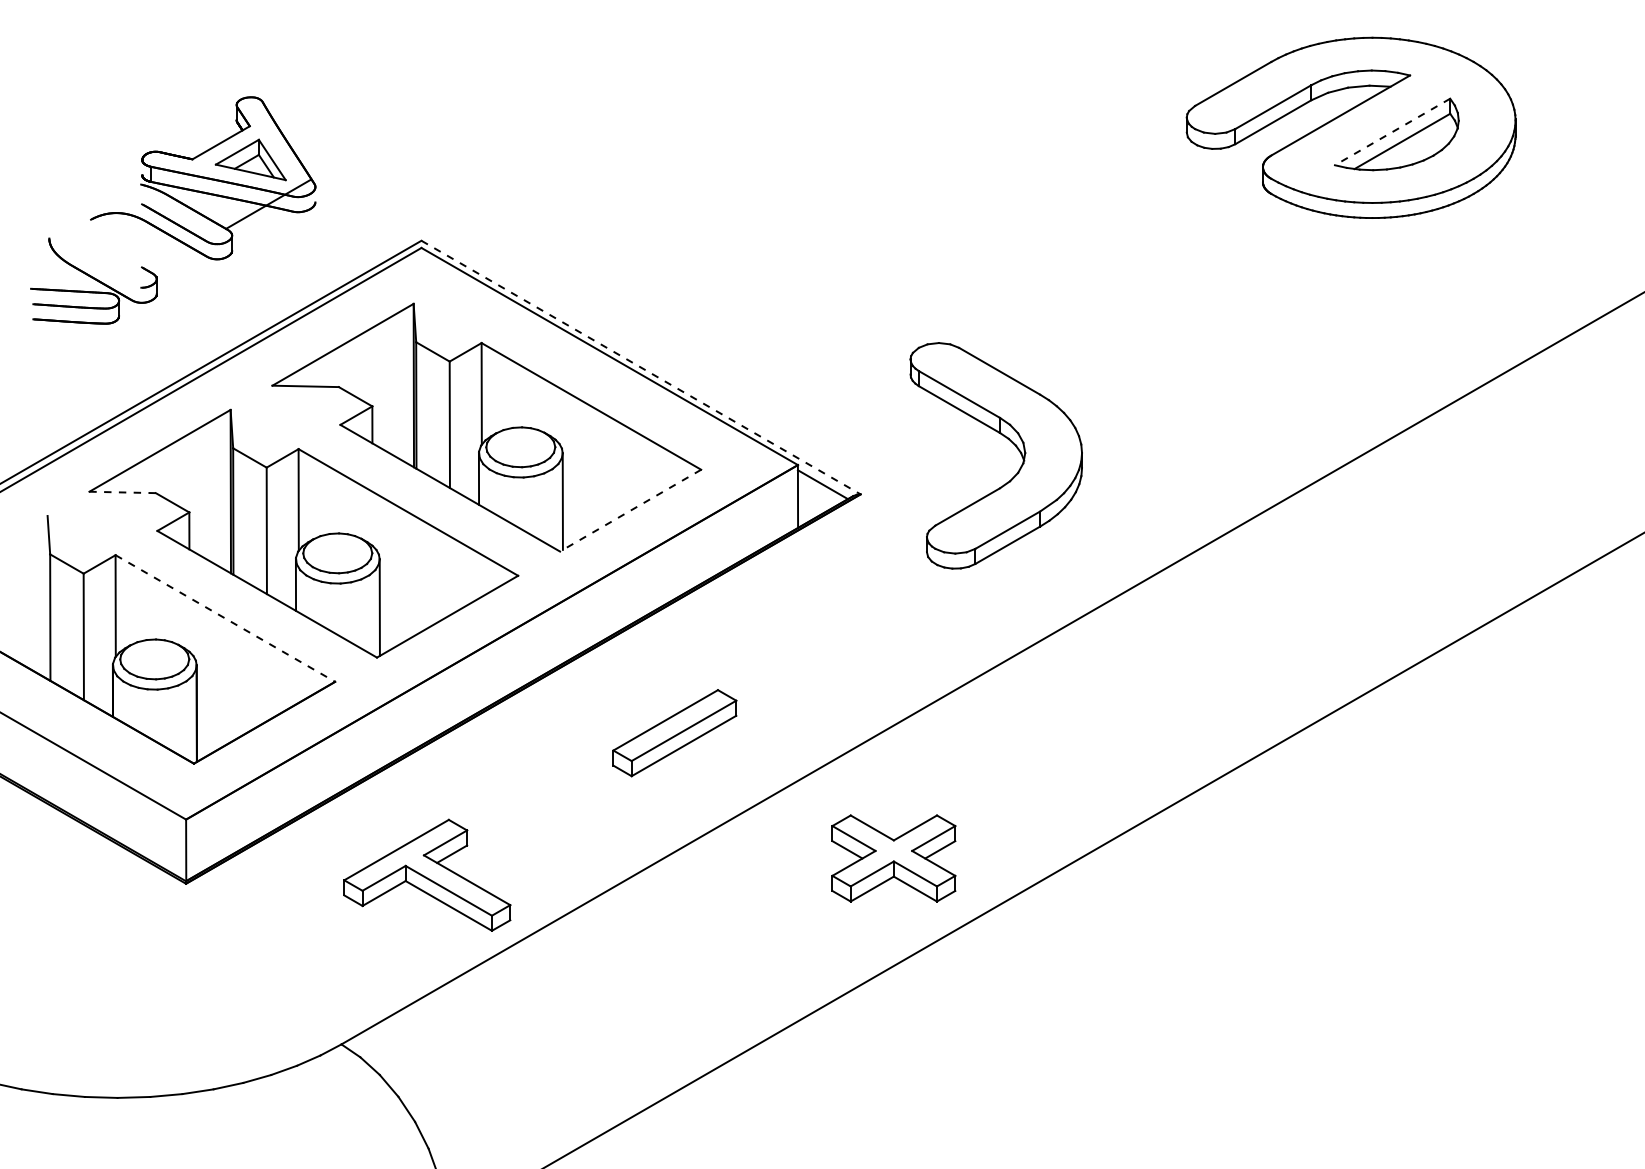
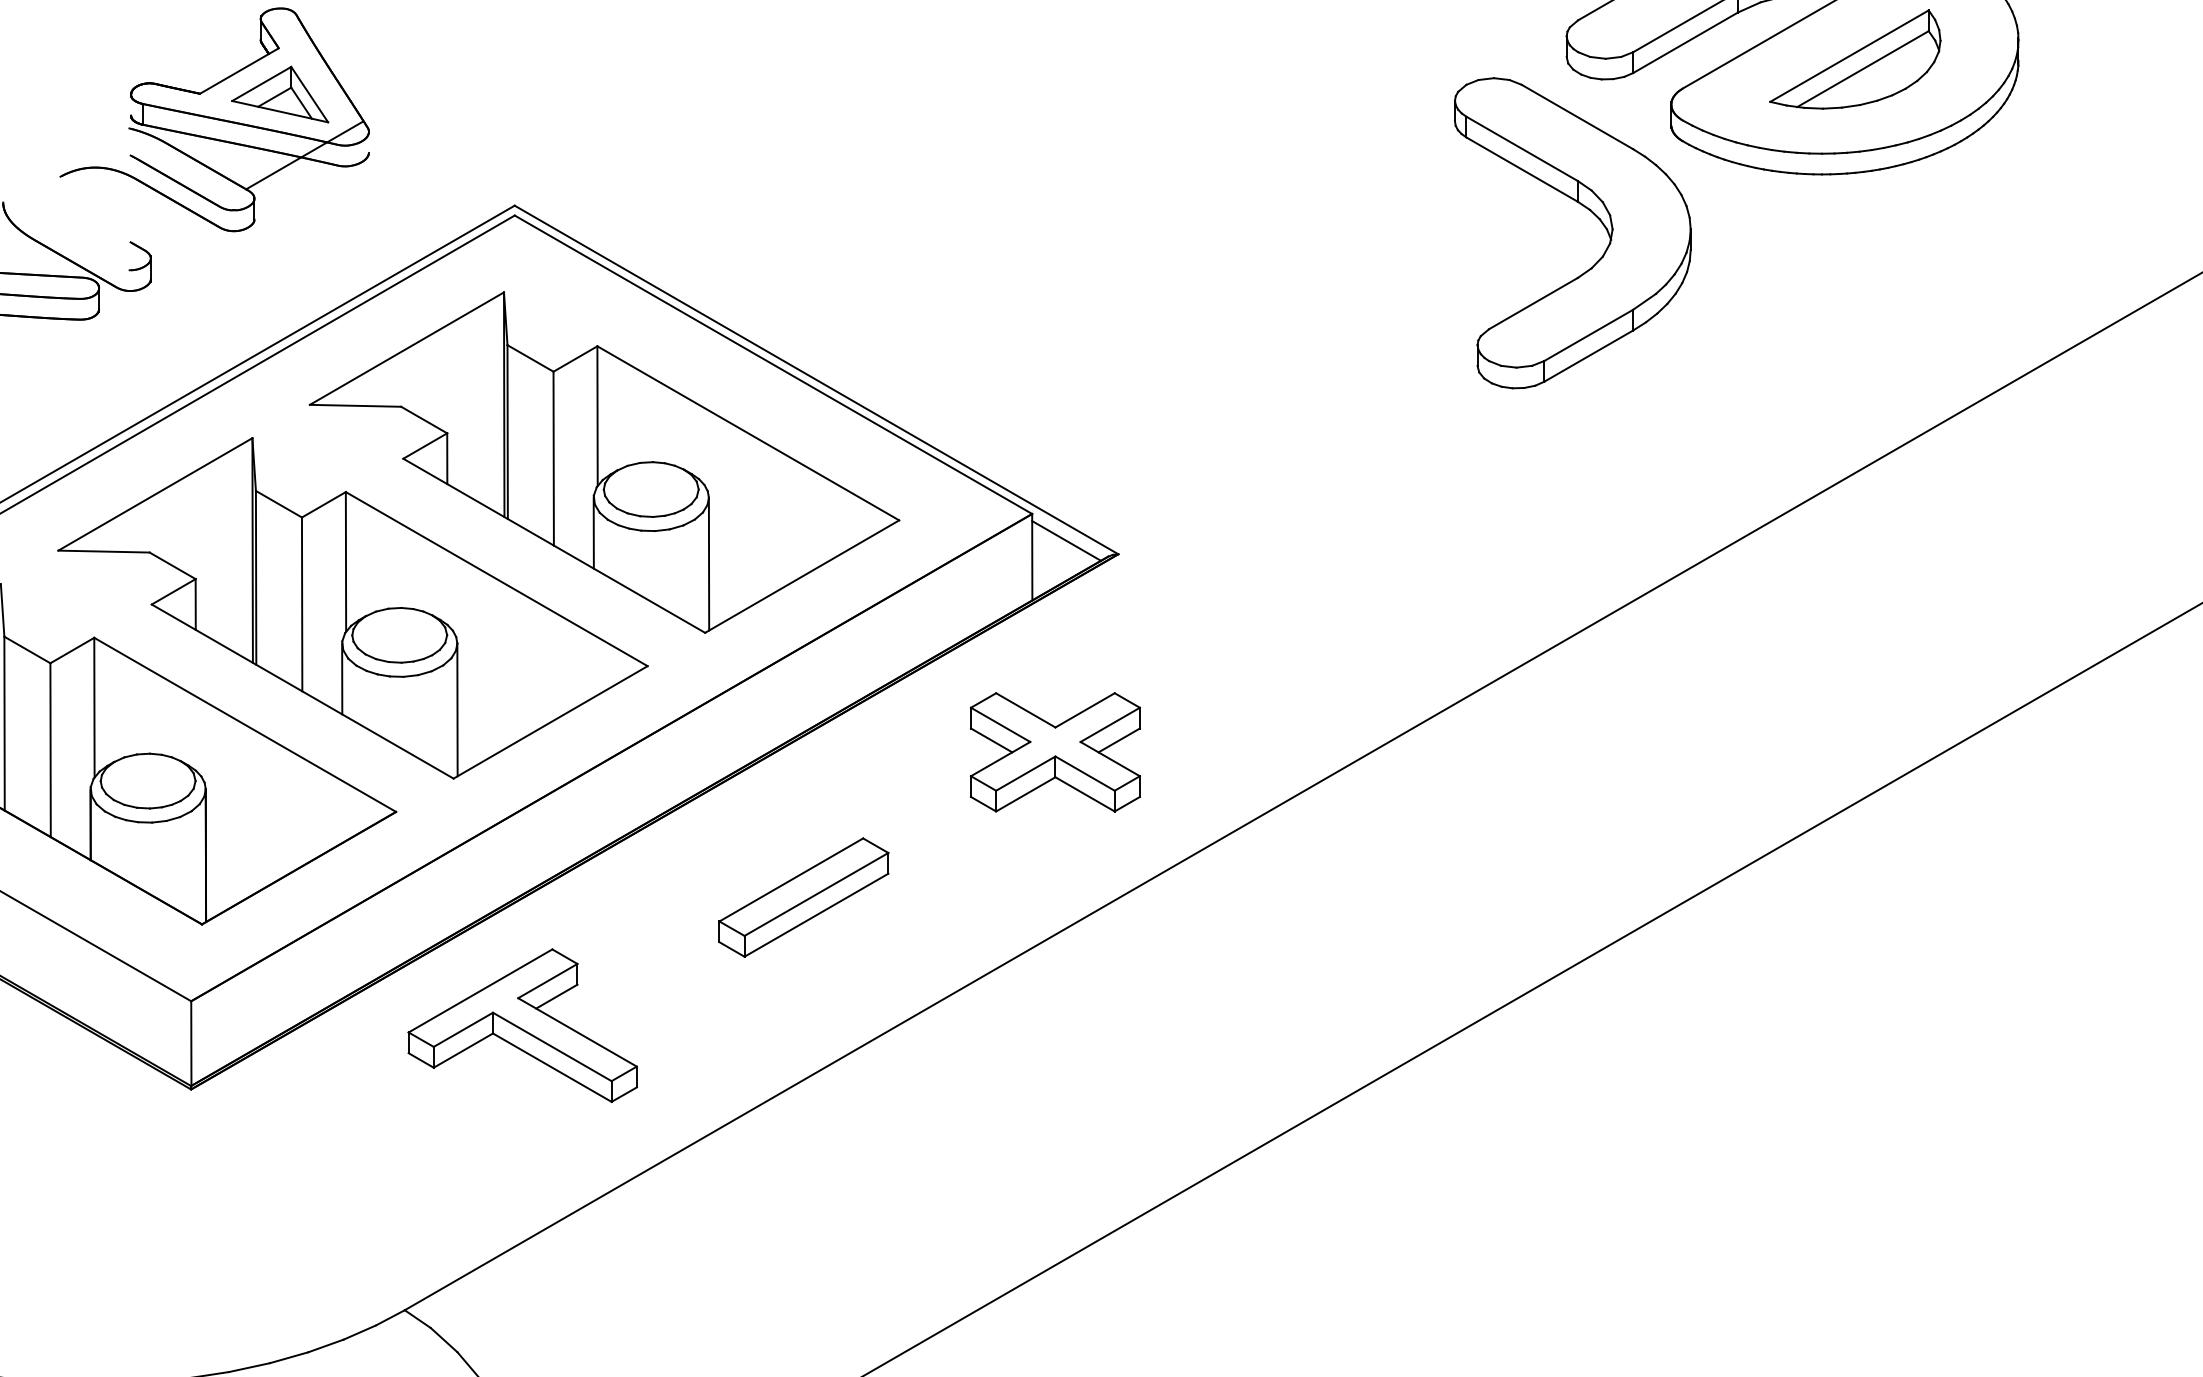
line: (1392, 131) -> (1849, 55), dashed -> solid
line: (641, 367) -> (817, 379), dashed -> solid
part: (1007, 439) -> (1588, 210), moved
line: (122, 492) -> (103, 551), dashed -> solid
line: (630, 510) -> (802, 576), dashed -> solid
line: (225, 618) -> (245, 724), dashed -> solid
part: (674, 733) -> (803, 898), moved
part: (893, 858) -> (1054, 752), moved
part: (427, 874) -> (523, 1024), moved

